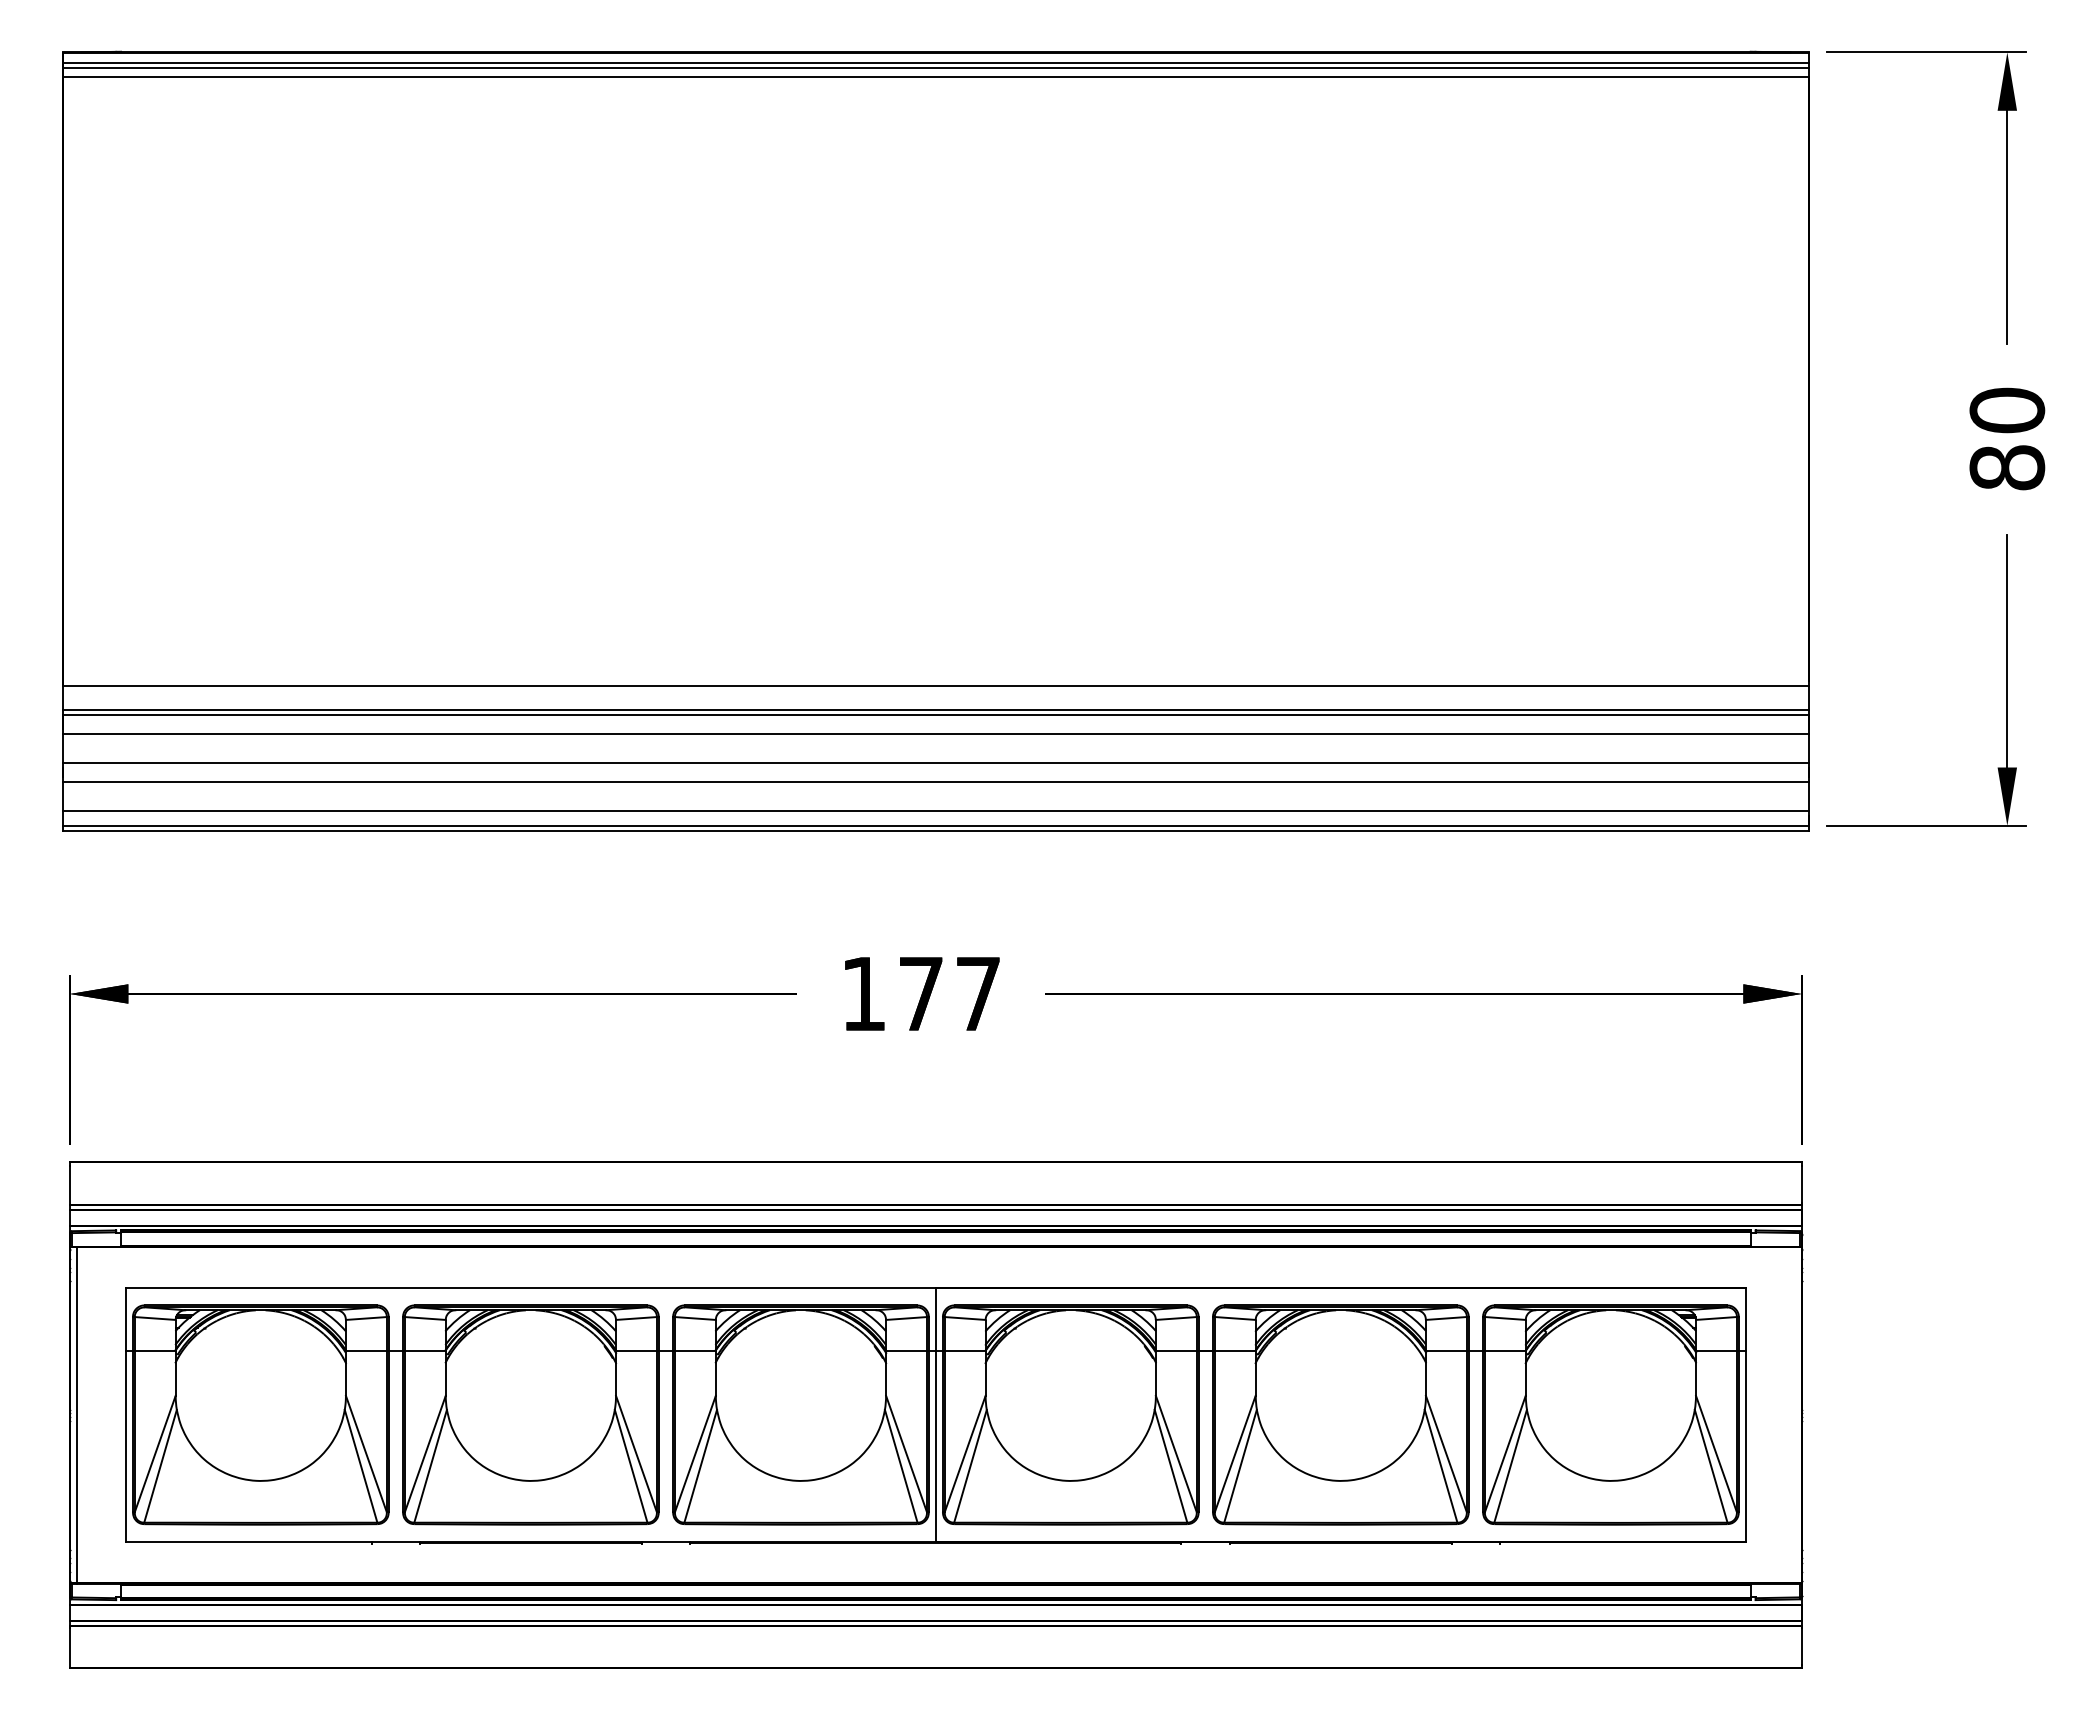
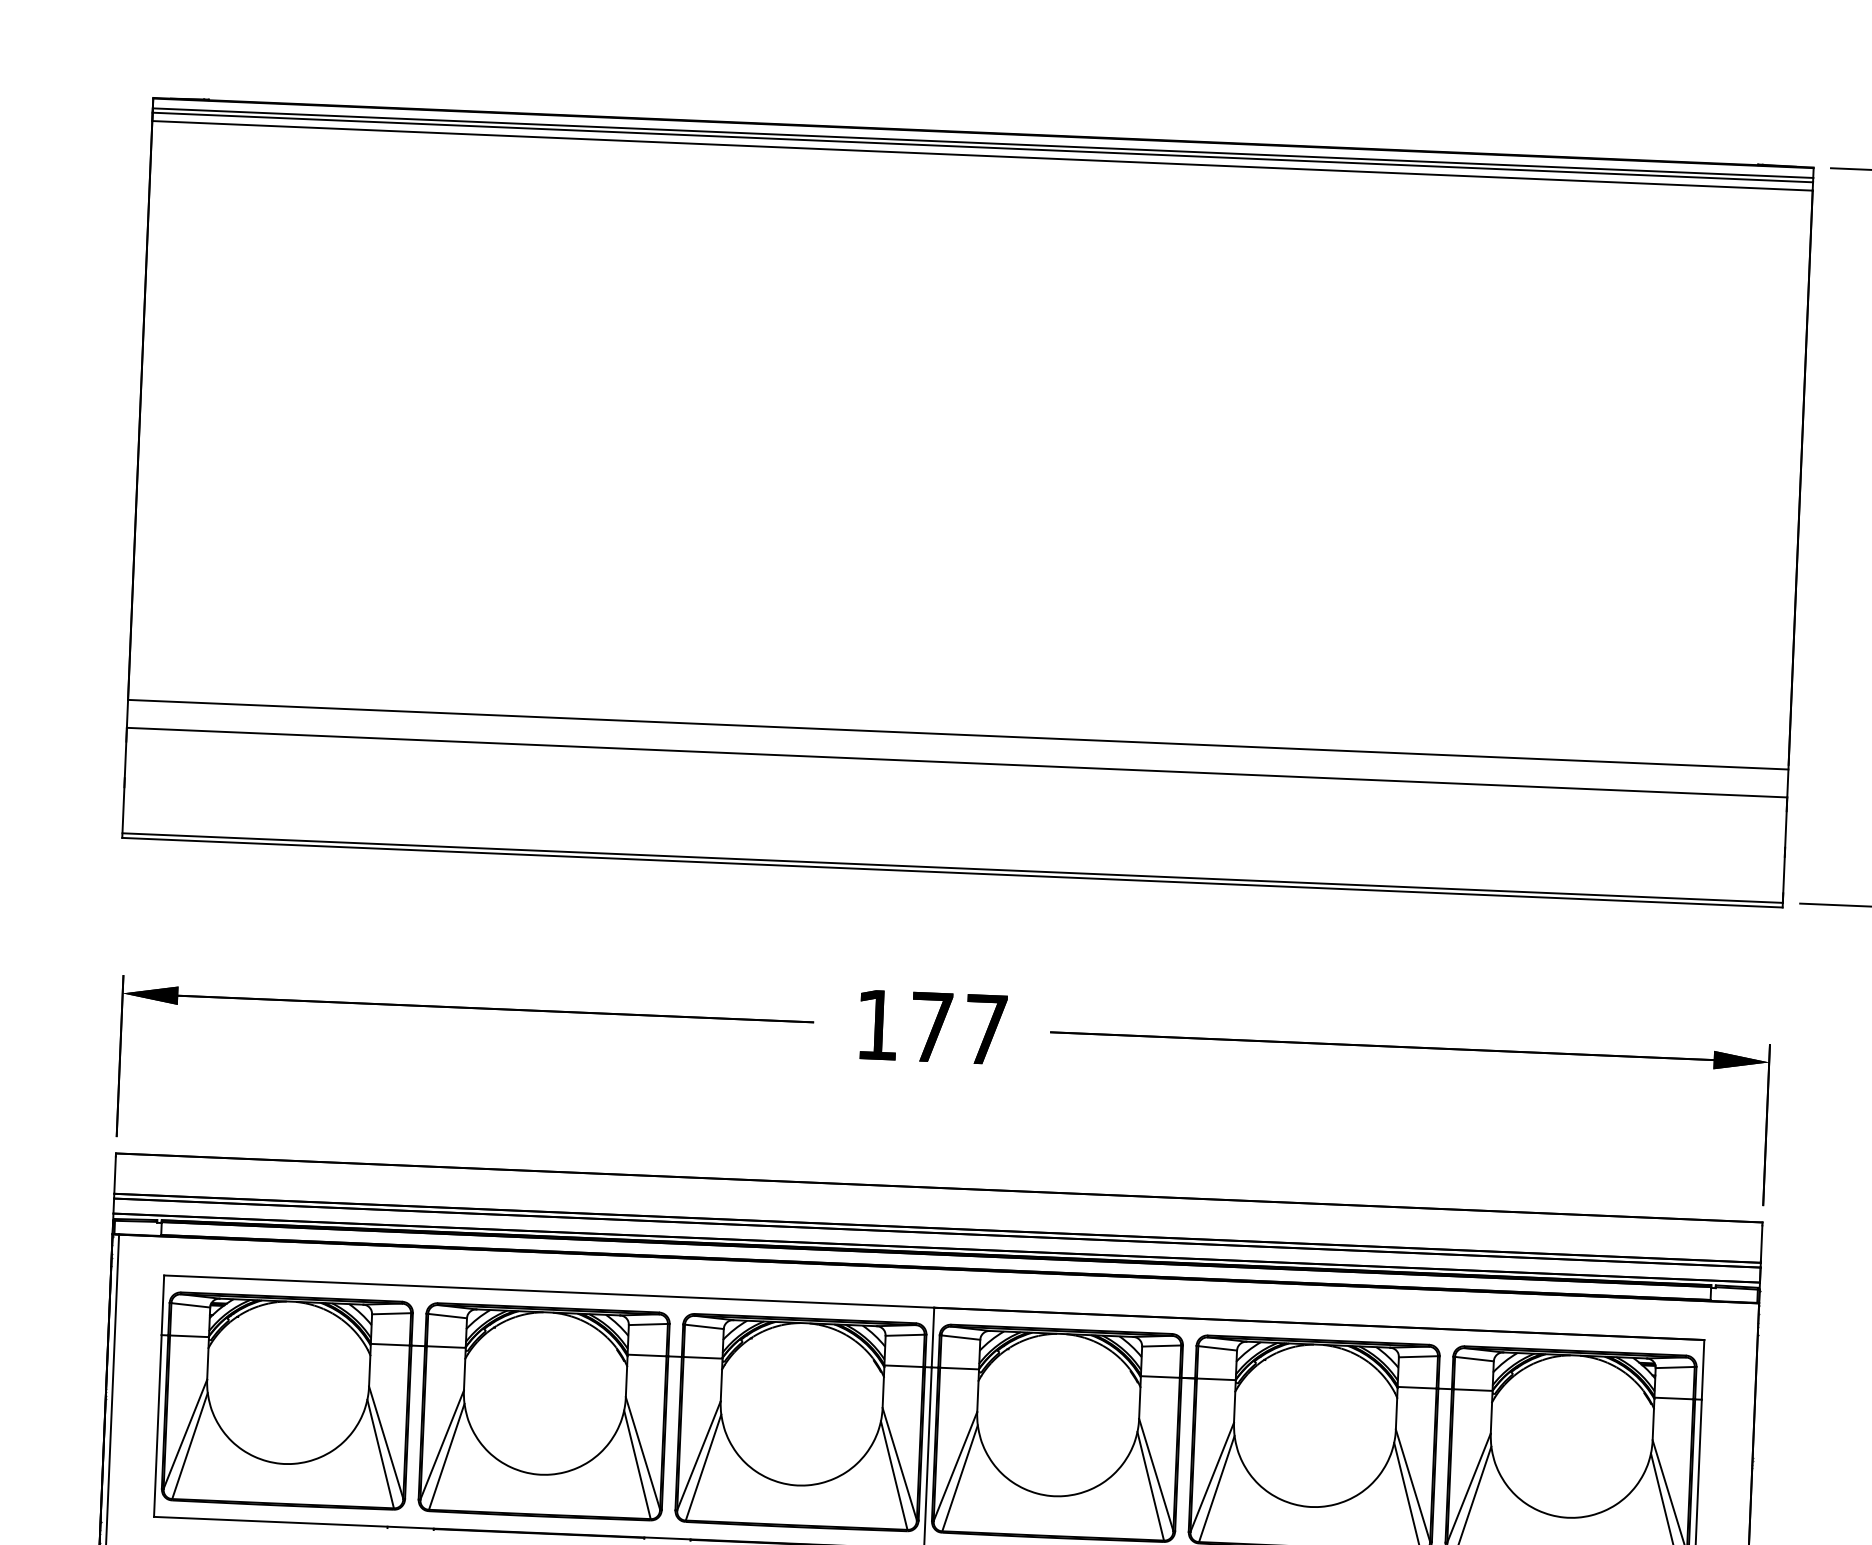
line: (935, 710) -> (956, 758), removed
line: (935, 734) -> (955, 781), removed
line: (935, 763) -> (954, 808), removed
line: (935, 782) -> (954, 826), removed
line: (935, 811) -> (952, 854), removed

